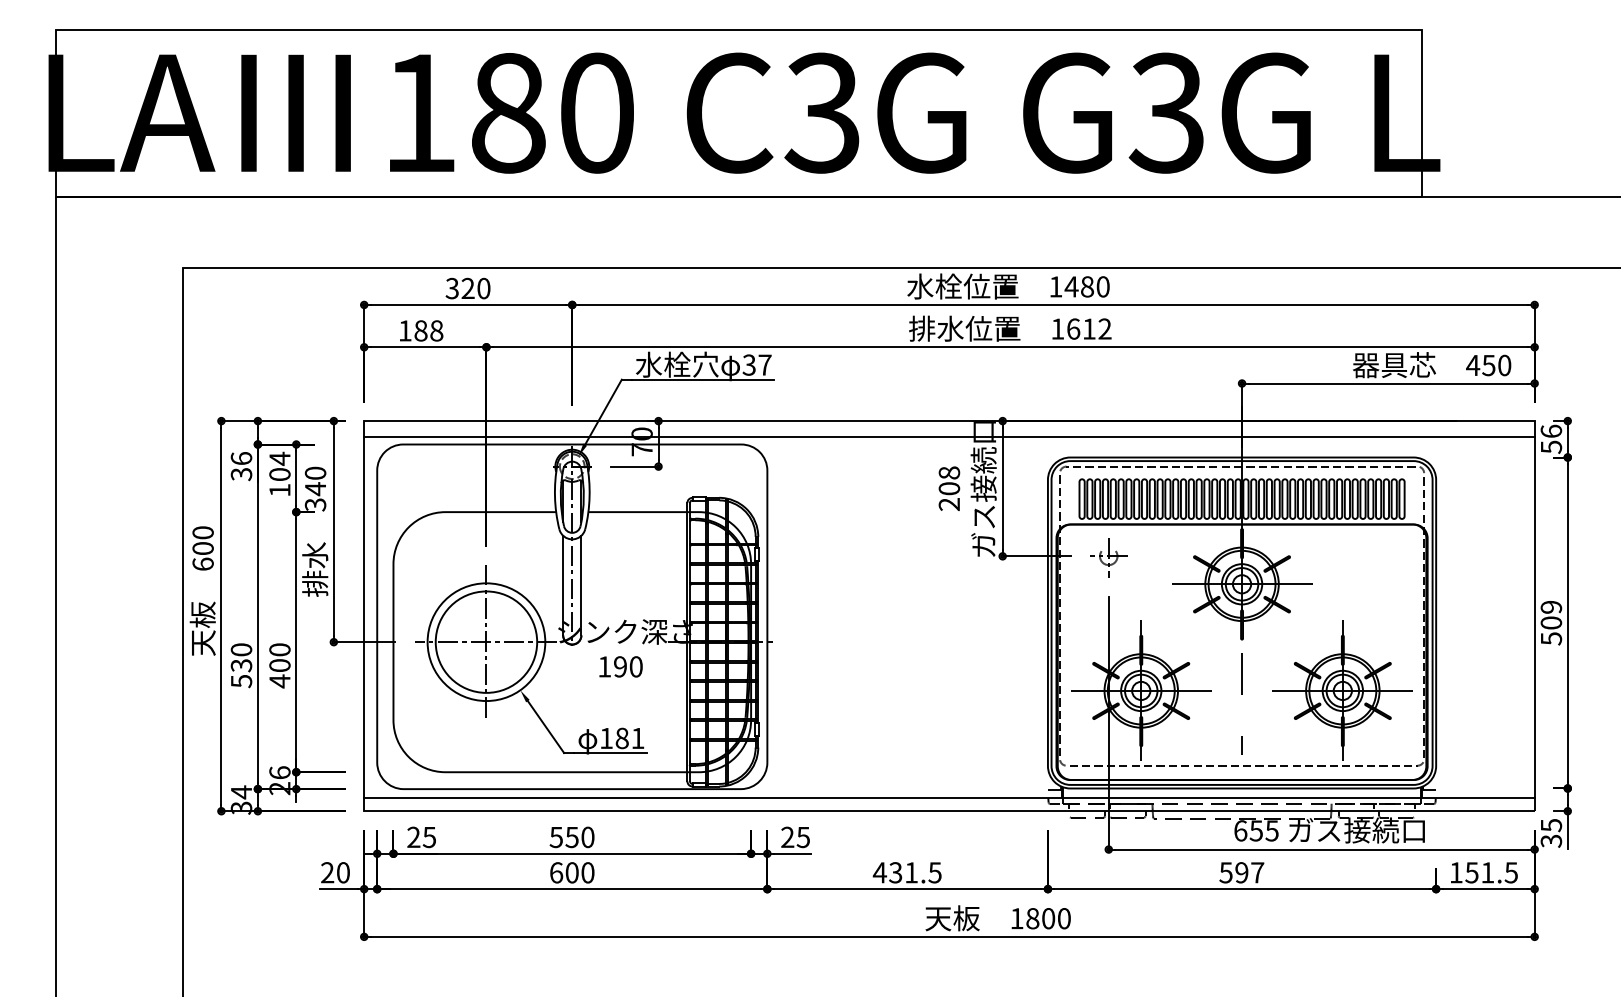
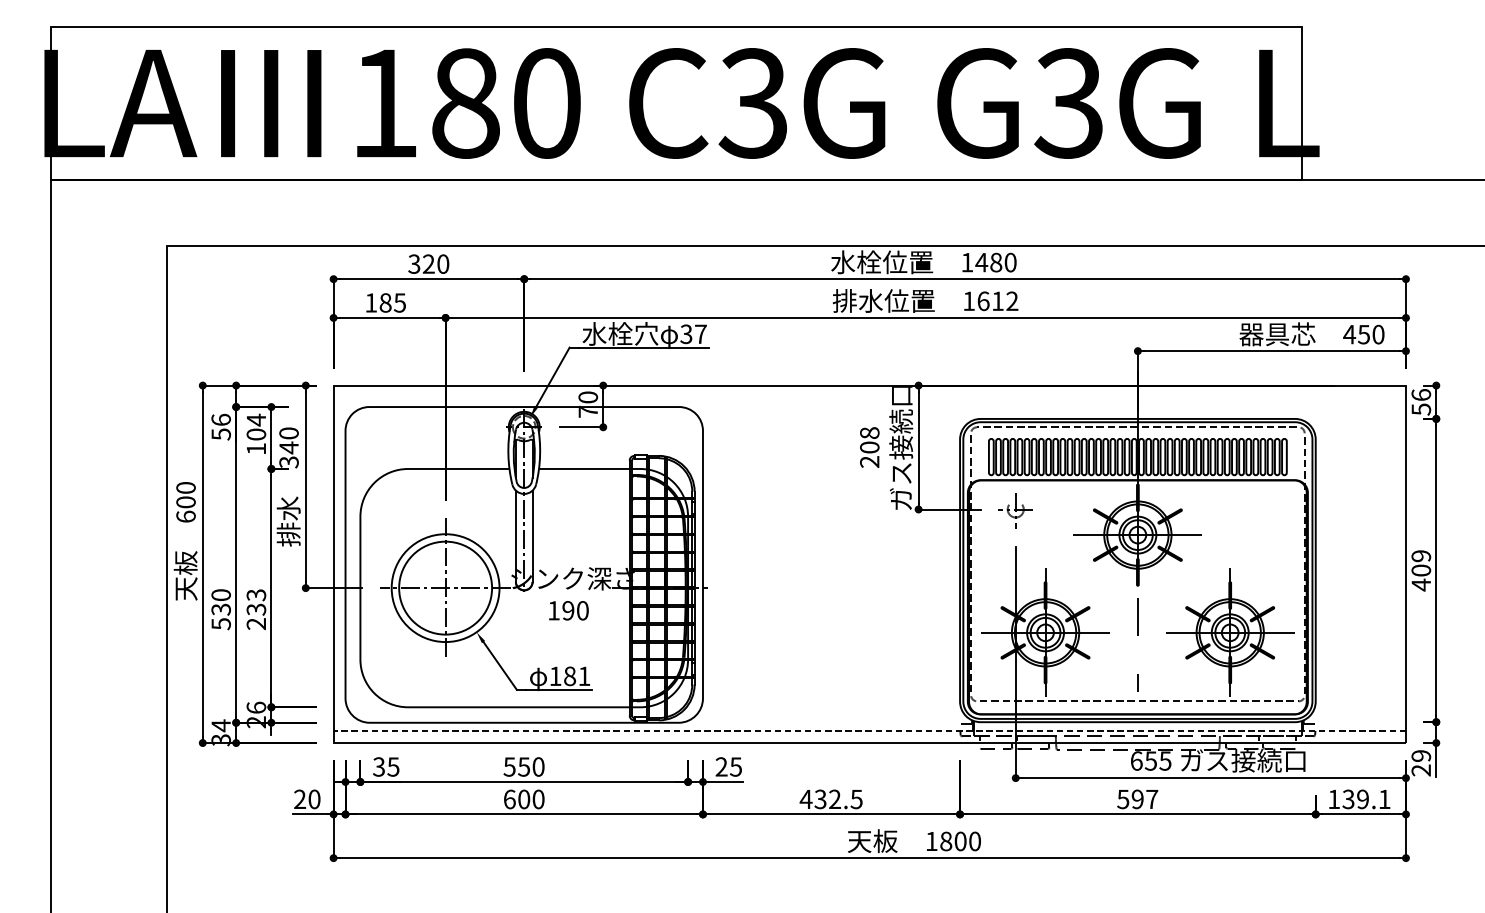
text: (436, 330) -> (399, 302), 188 -> 185
line: (949, 437) -> (869, 400), removed
text: (240, 474) -> (220, 434), 36 -> 56
text: (1551, 638) -> (1421, 584), 509 -> 409
text: (279, 665) -> (255, 609), 400 -> 233
line: (948, 797) -> (868, 730), solid -> dashed
text: (1551, 833) -> (1421, 763), 35 -> 29
text: (413, 837) -> (378, 767), 25 -> 35
text: (911, 872) -> (835, 799), 431.5 -> 432.5
text: (1491, 872) -> (1366, 799), 151.5 -> 139.1

